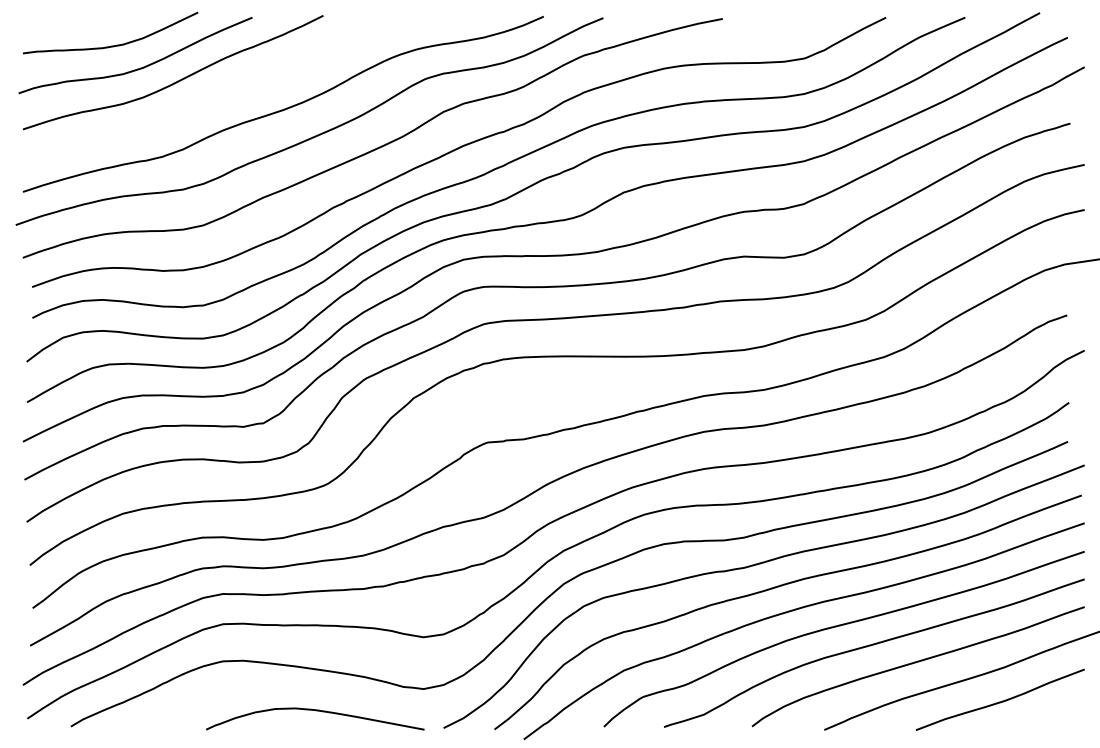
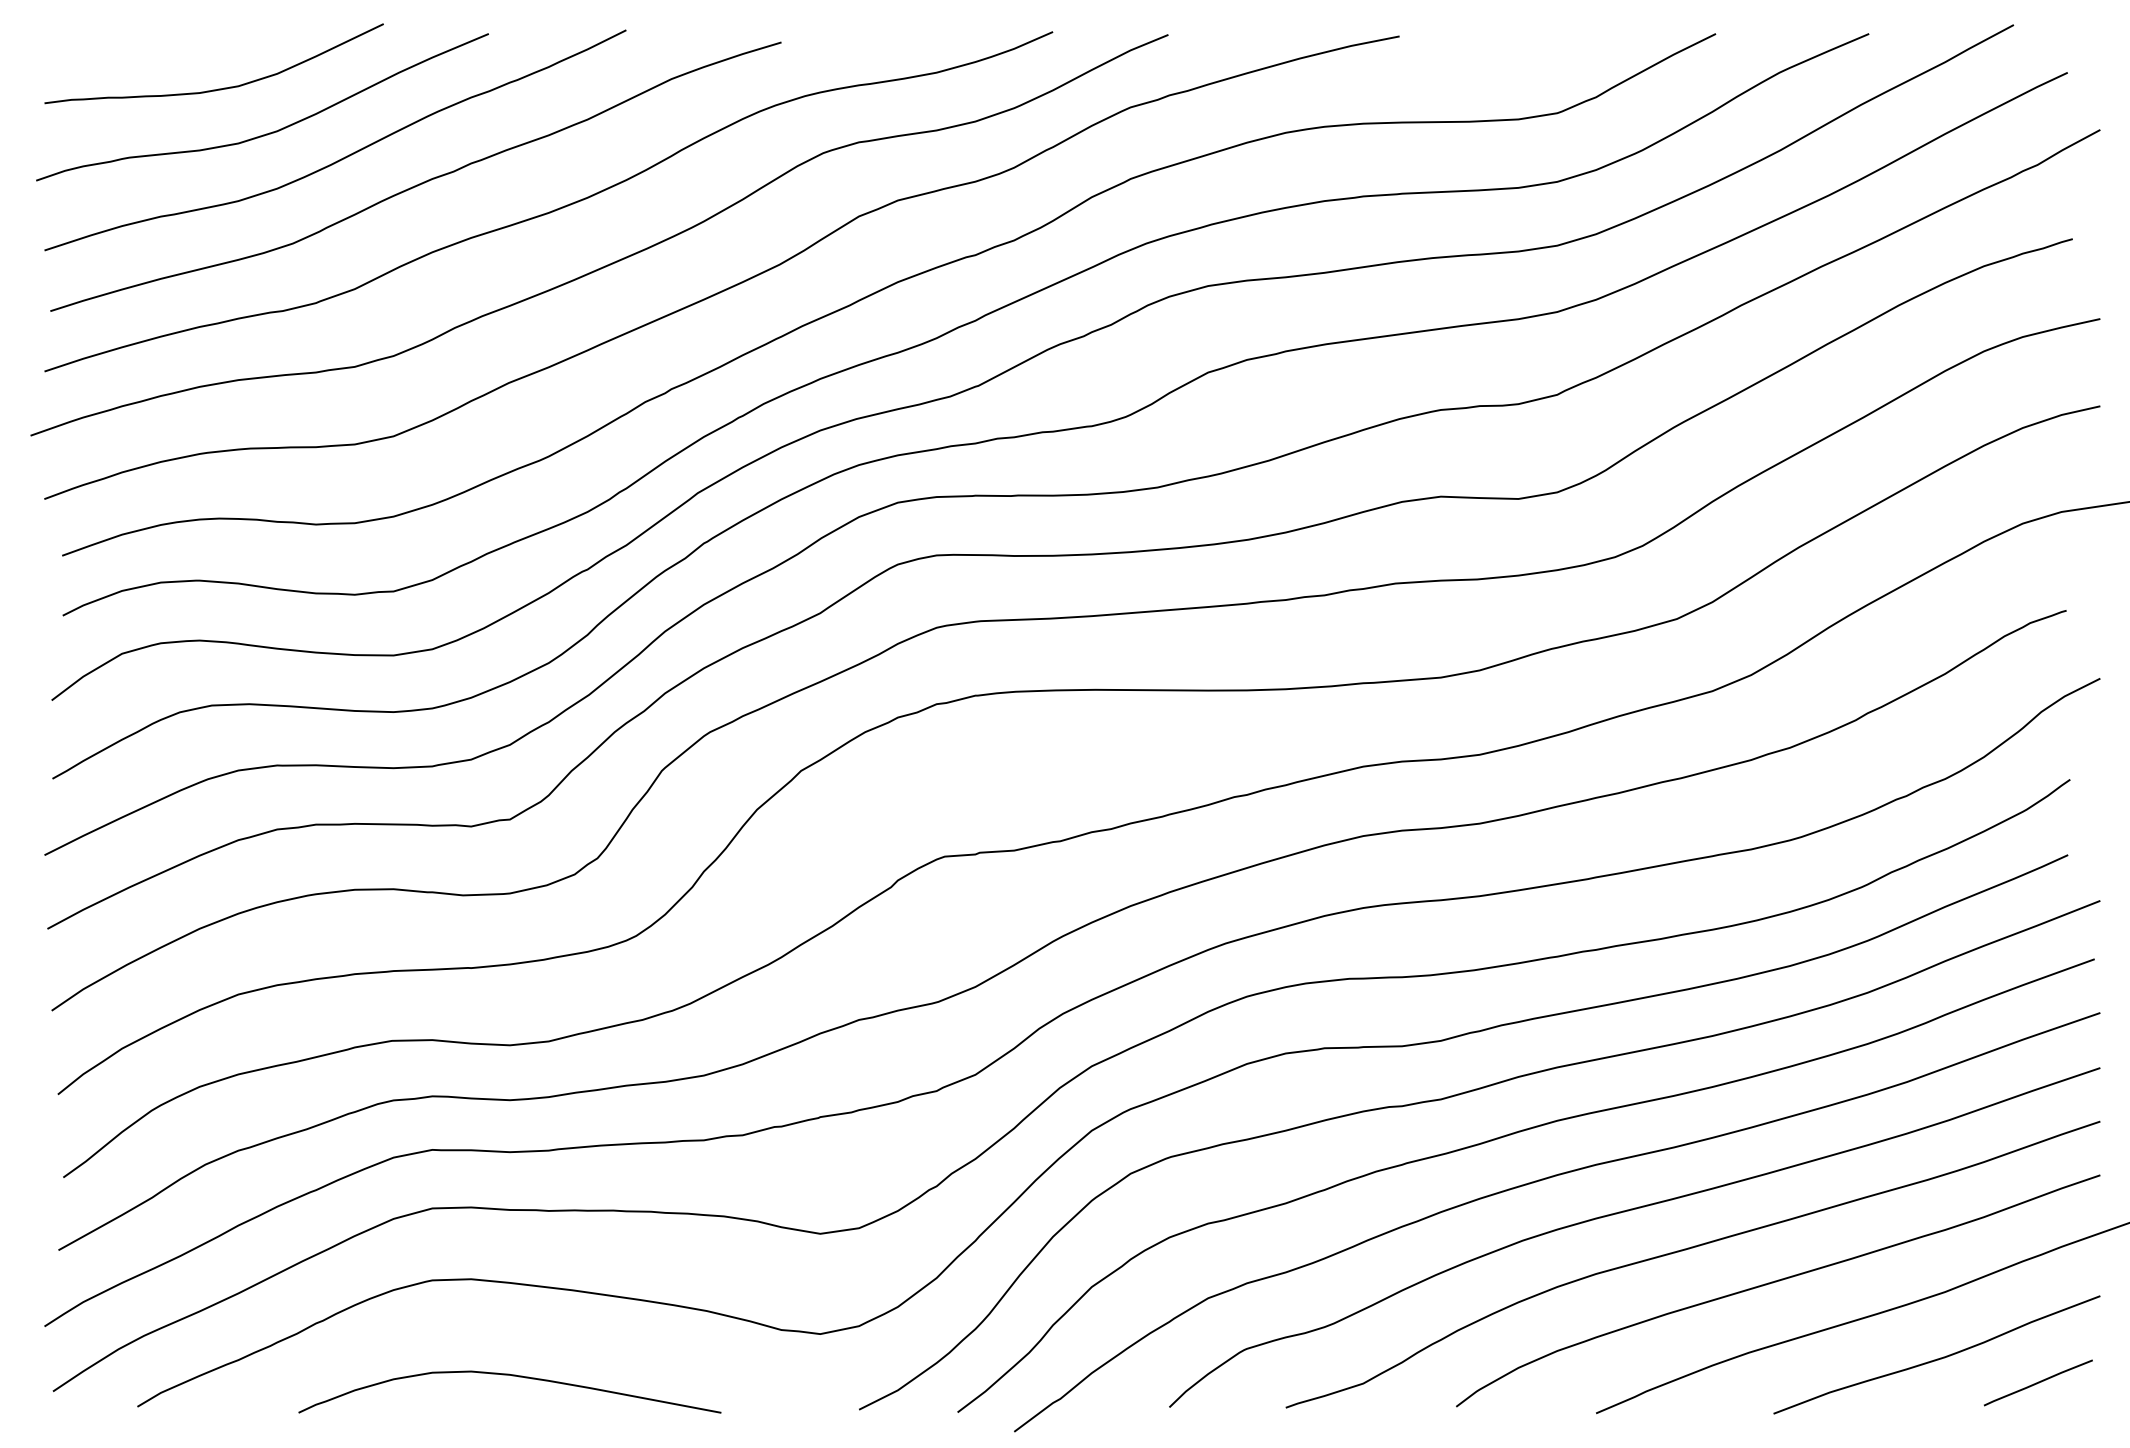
curve: (215, 94) -> (417, 182), added
curve: (315, 711) -> (510, 1377), moved
line: (1052, 714) -> (2037, 1383), added

